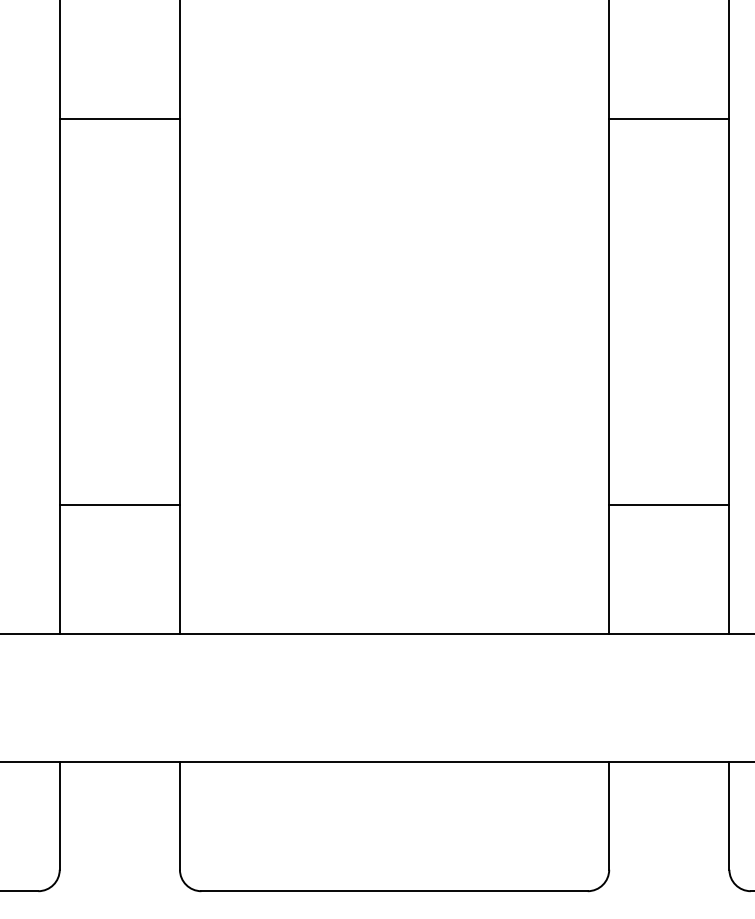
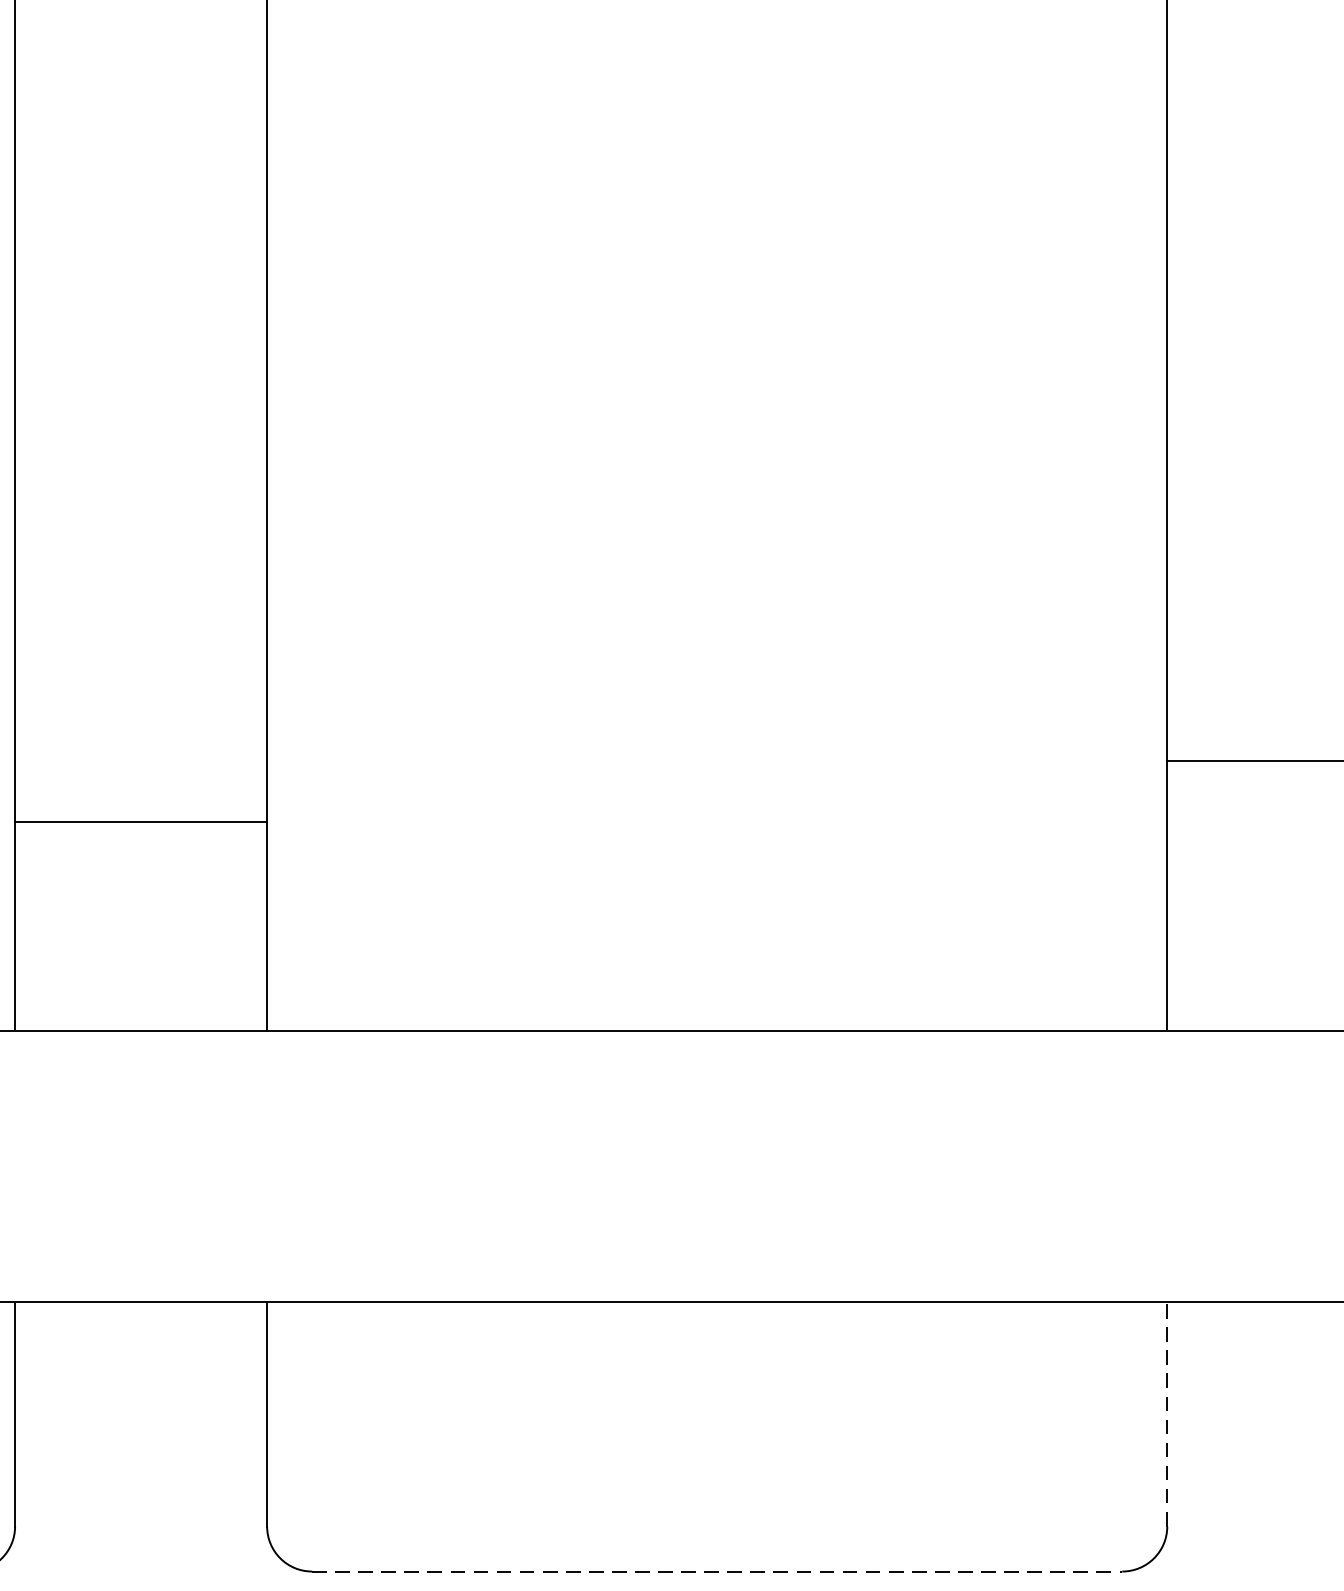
line: (119, 504) -> (140, 821), moved
line: (609, 816) -> (1167, 1414), solid -> dashed
line: (395, 891) -> (719, 1572), solid -> dashed

